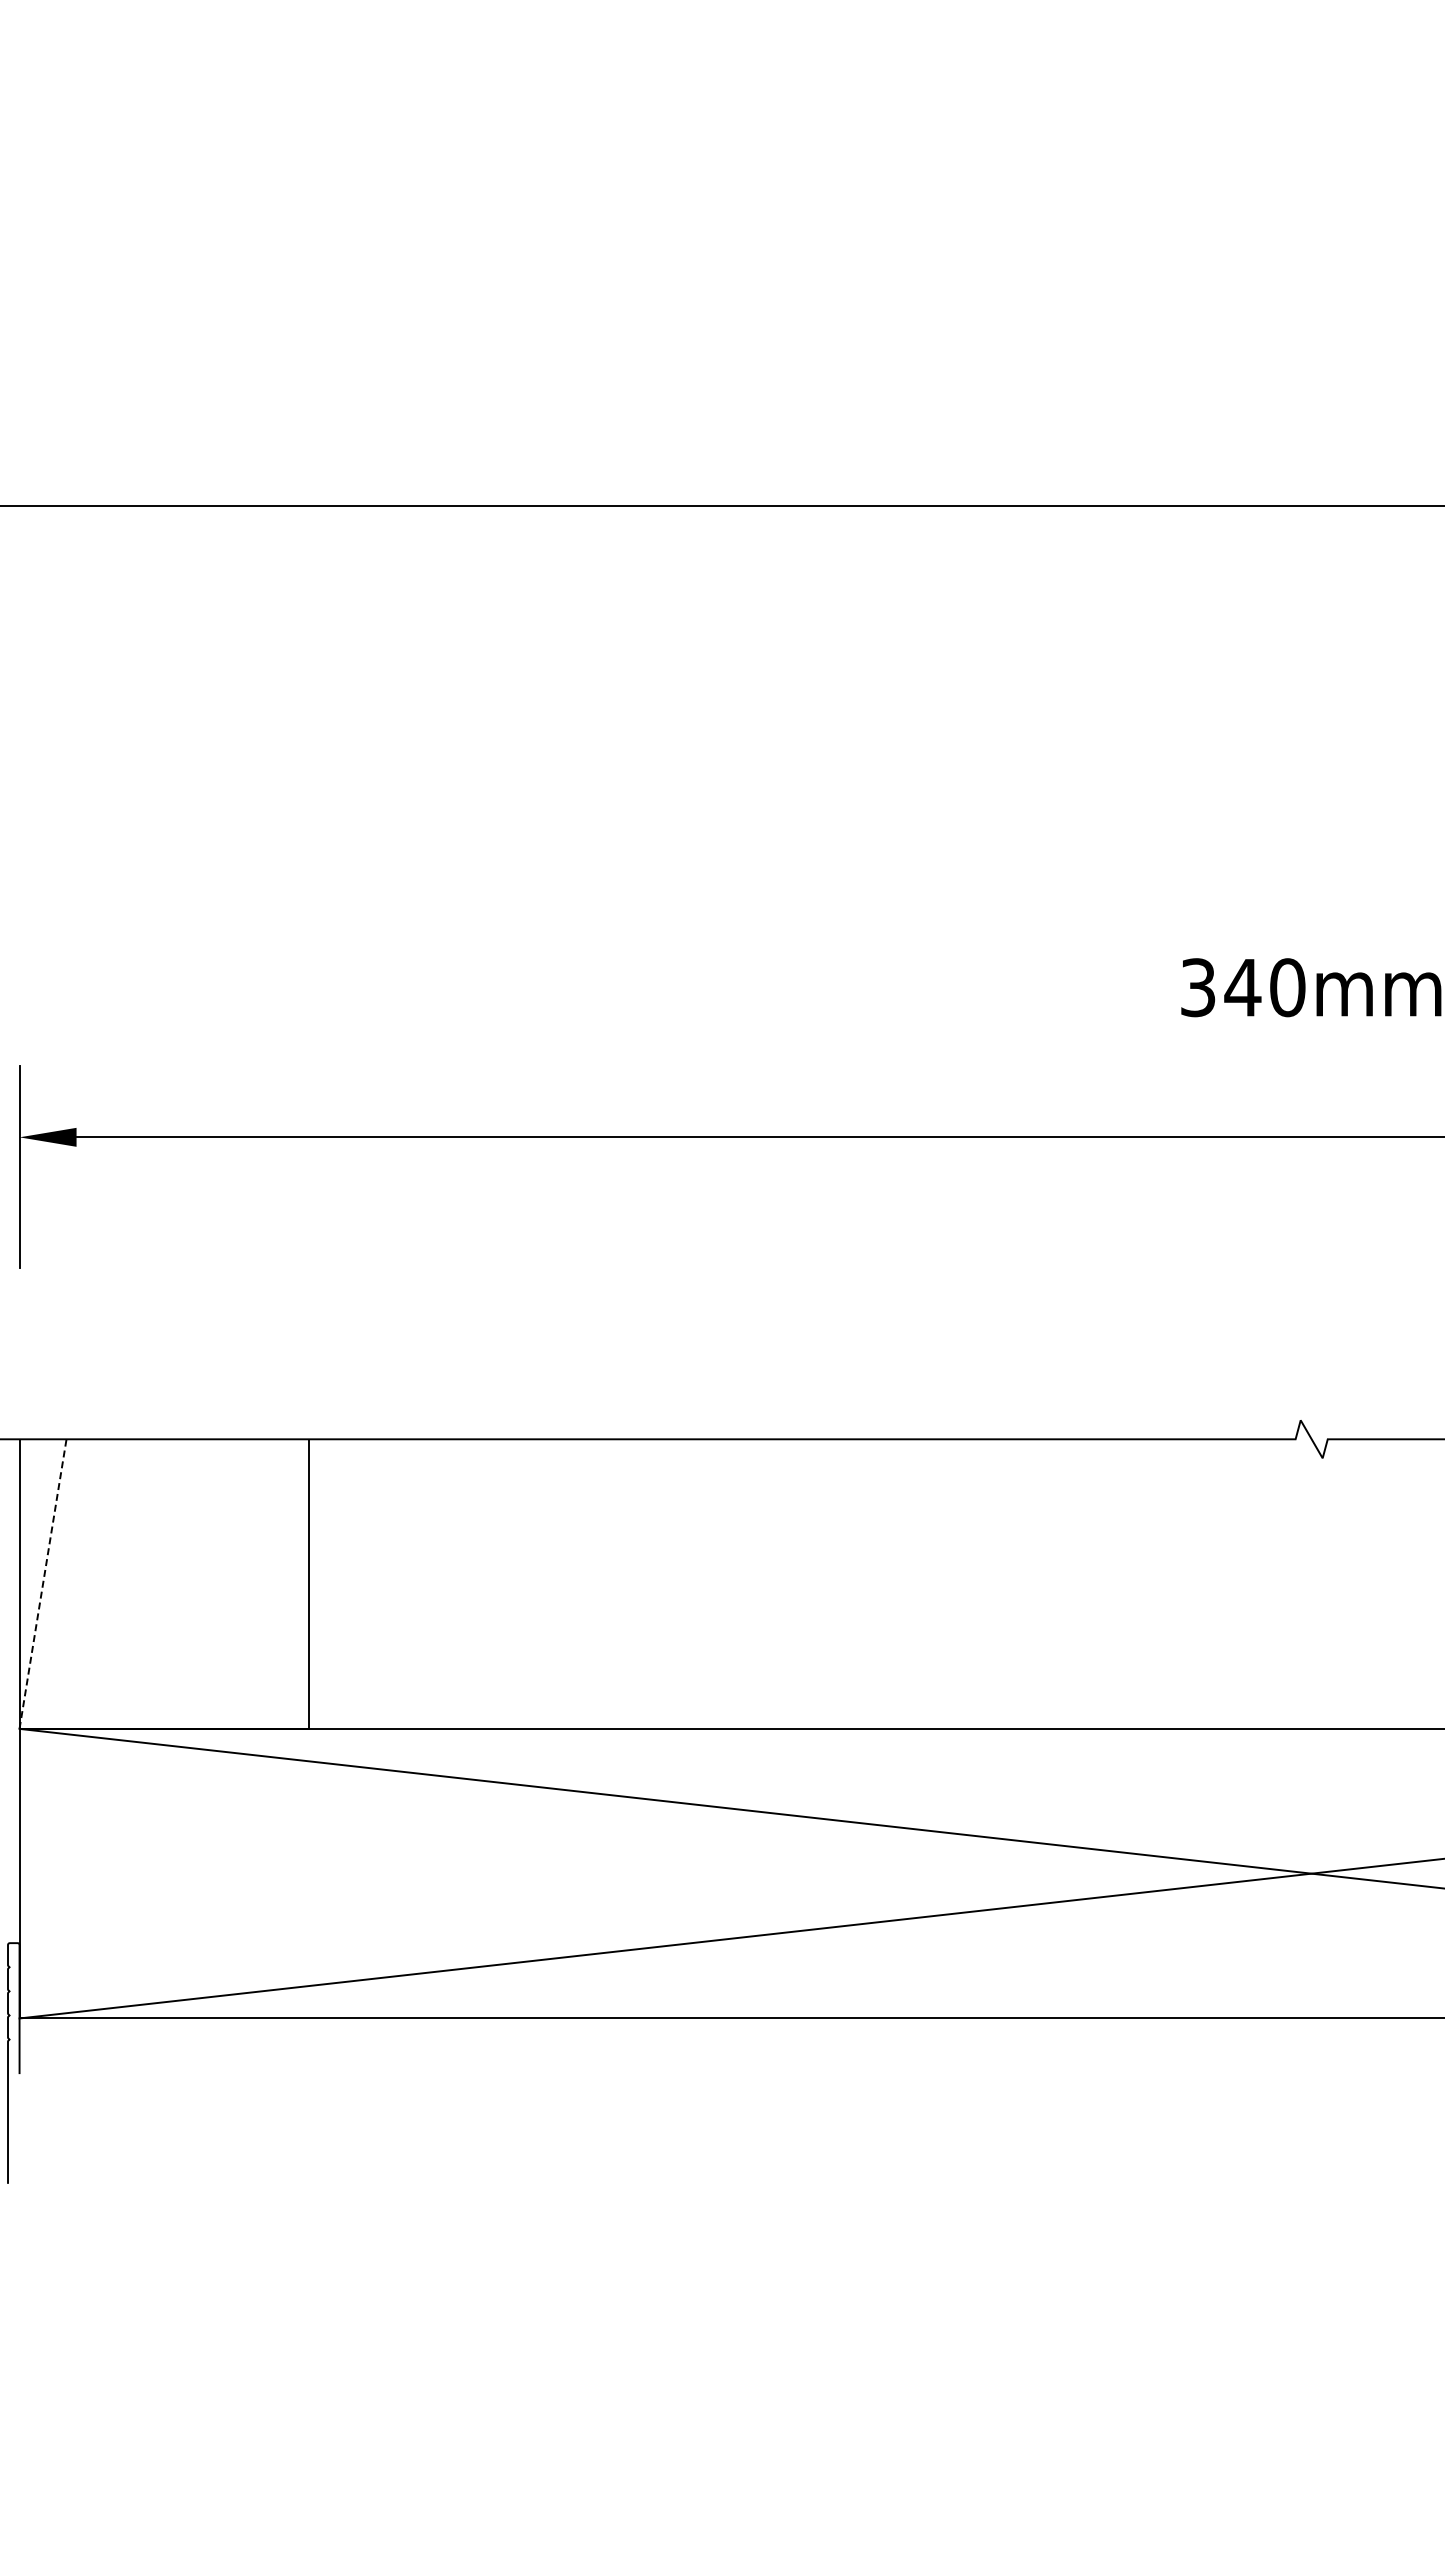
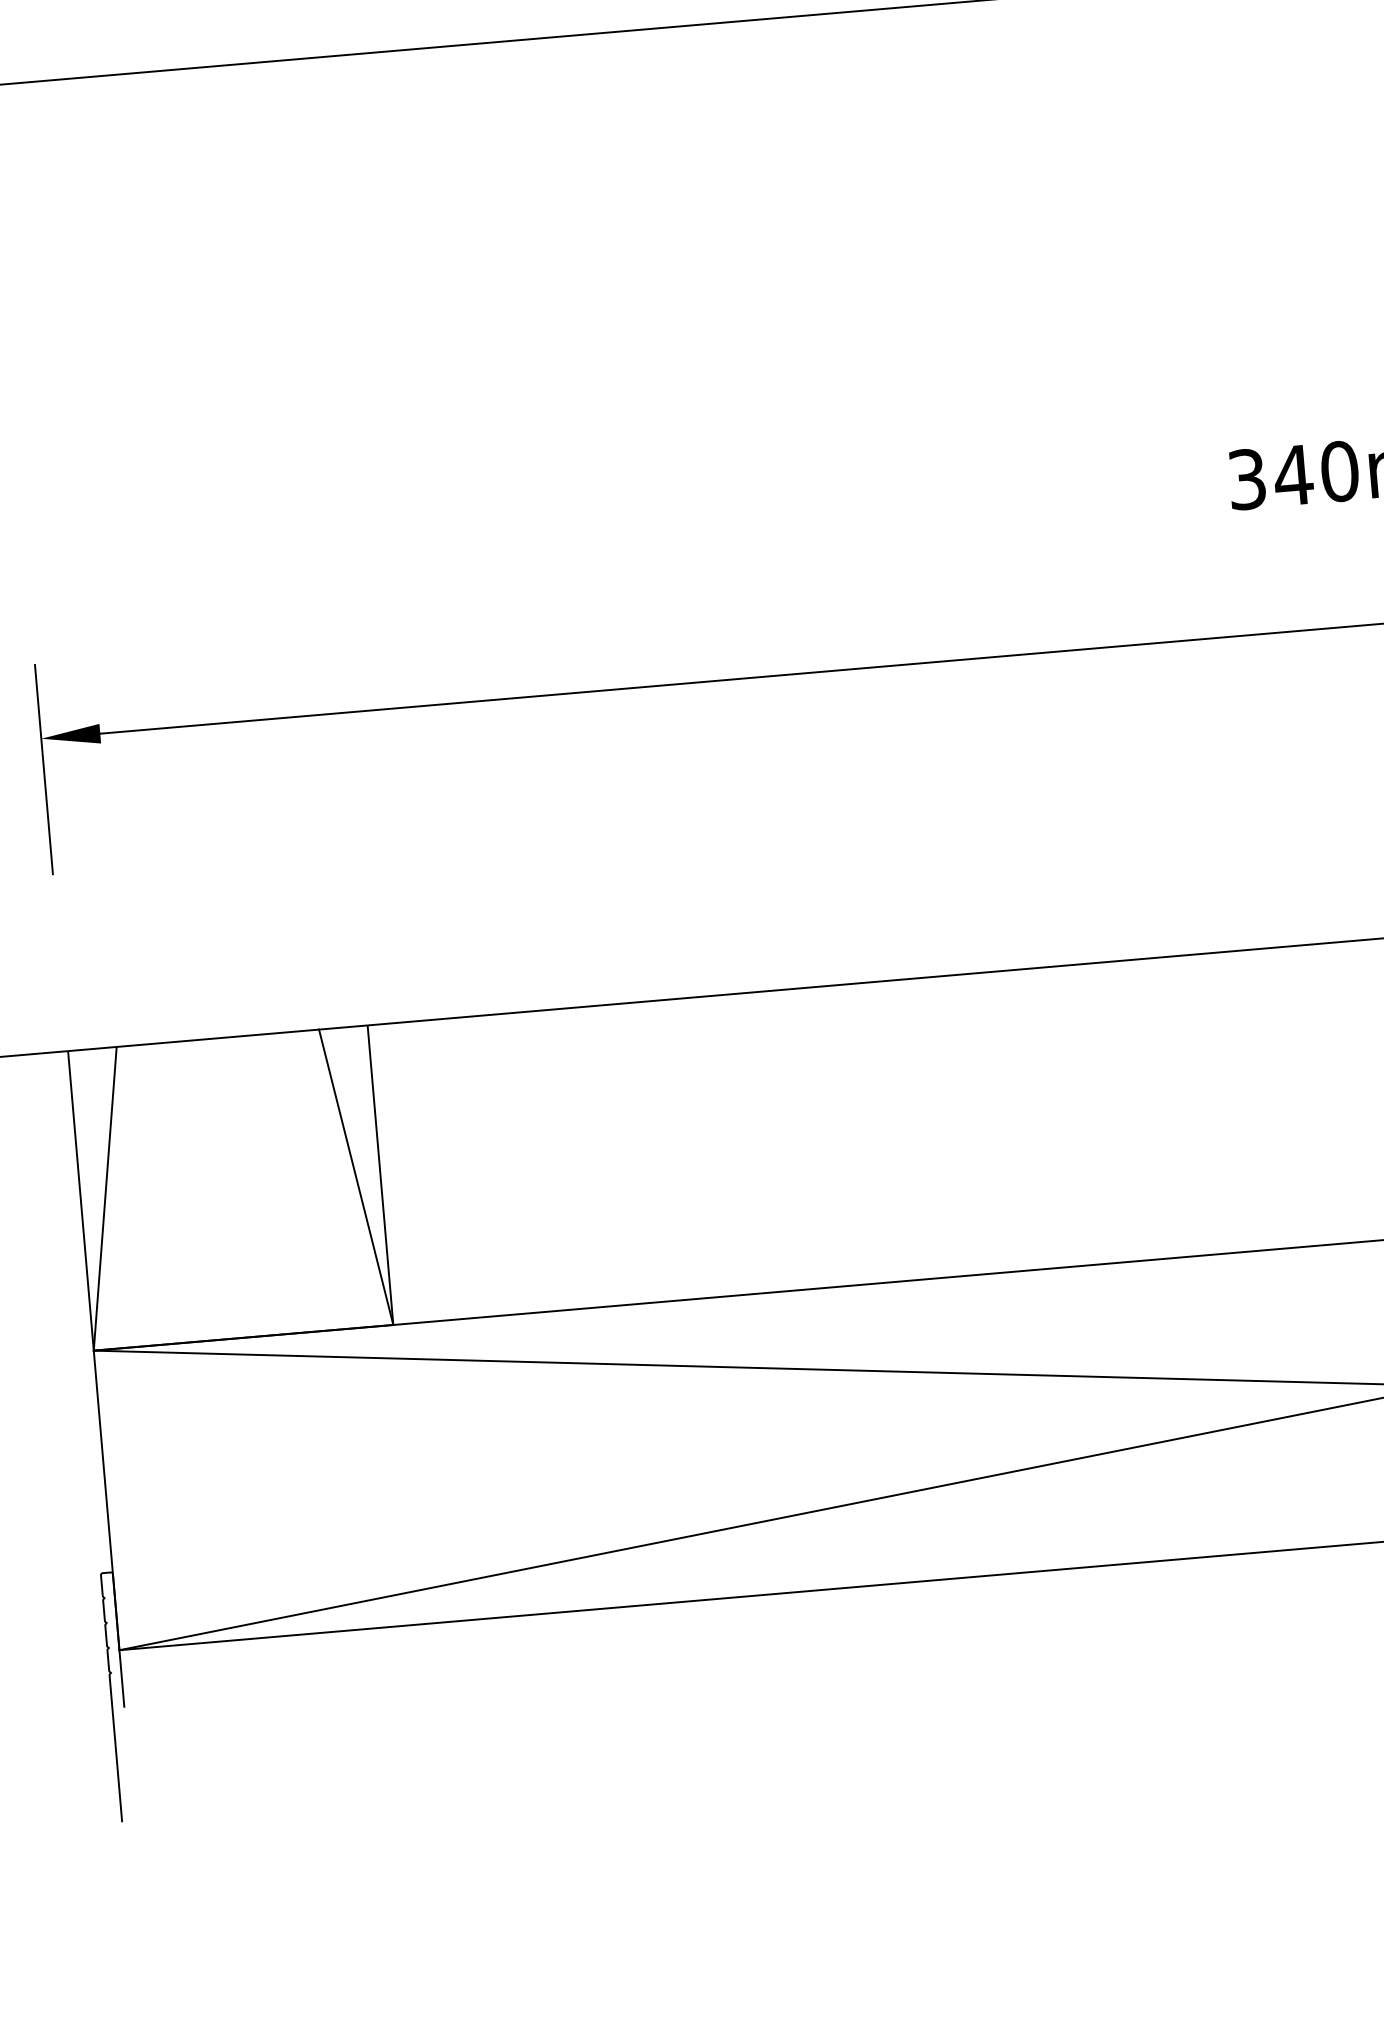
line: (285, 1583) -> (355, 1176), added
line: (43, 1584) -> (105, 1199), dashed -> solid

